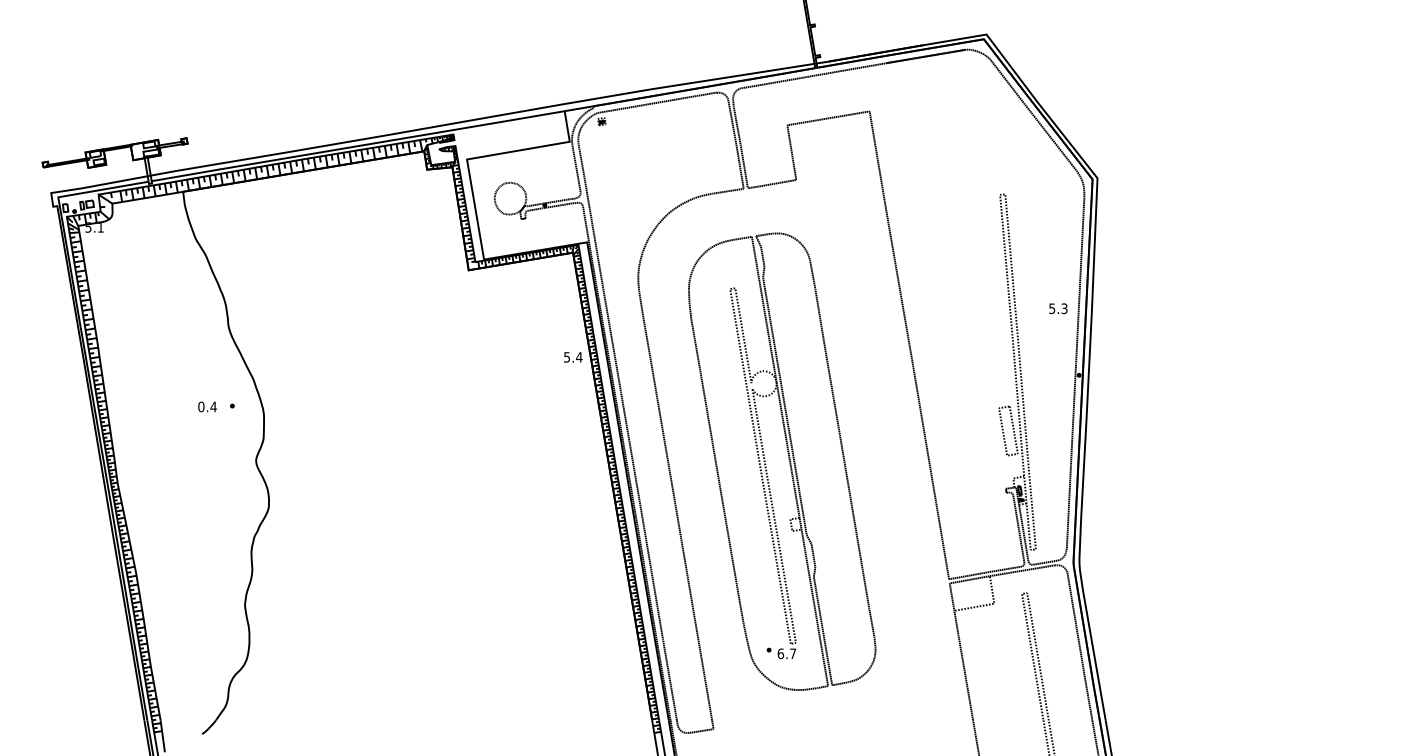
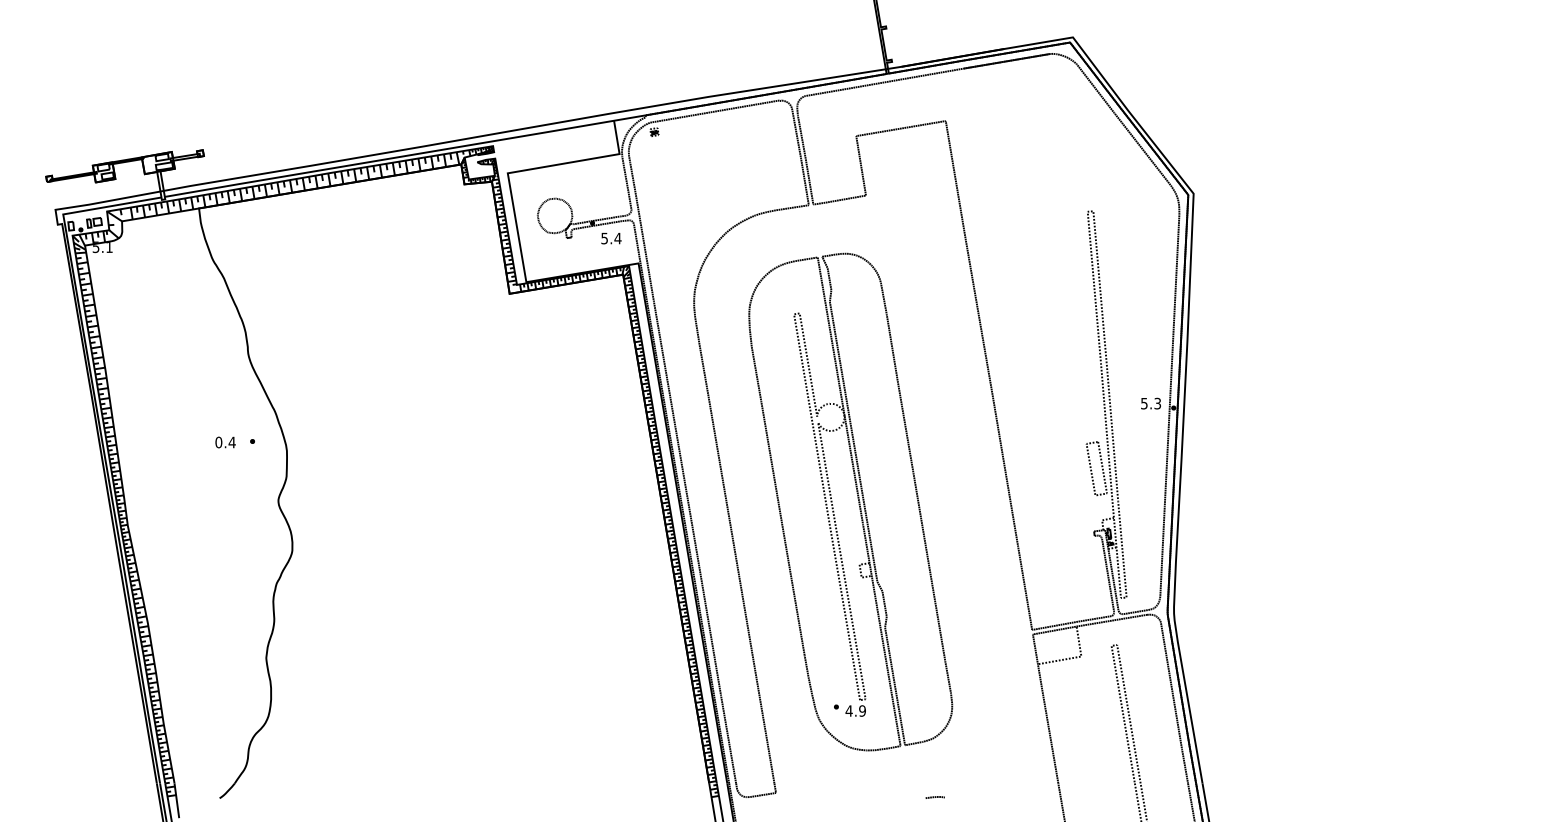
text: (1057, 308) -> (1150, 403), moved
text: (573, 357) -> (611, 238), moved
text: (786, 653) -> (855, 710), 6.7 -> 4.9
line: (859, 733) -> (934, 797), added

